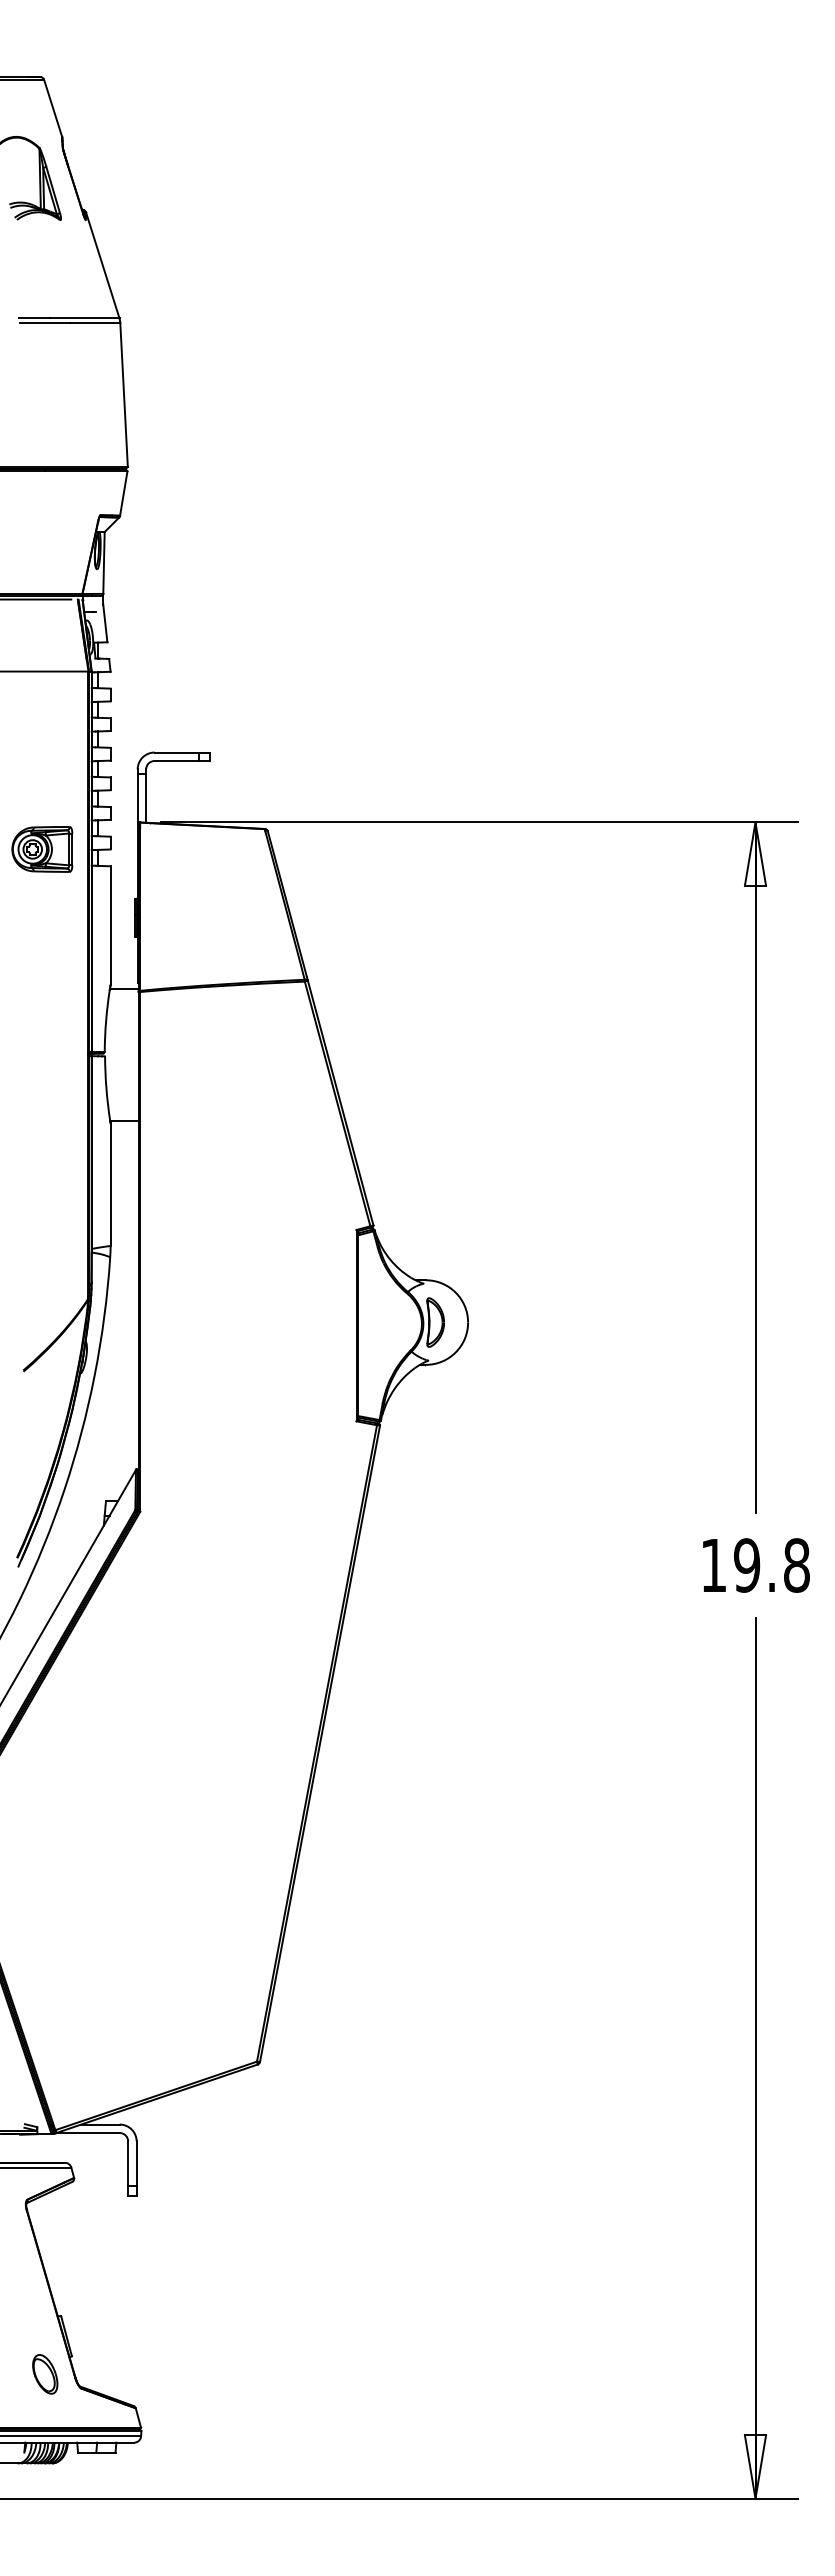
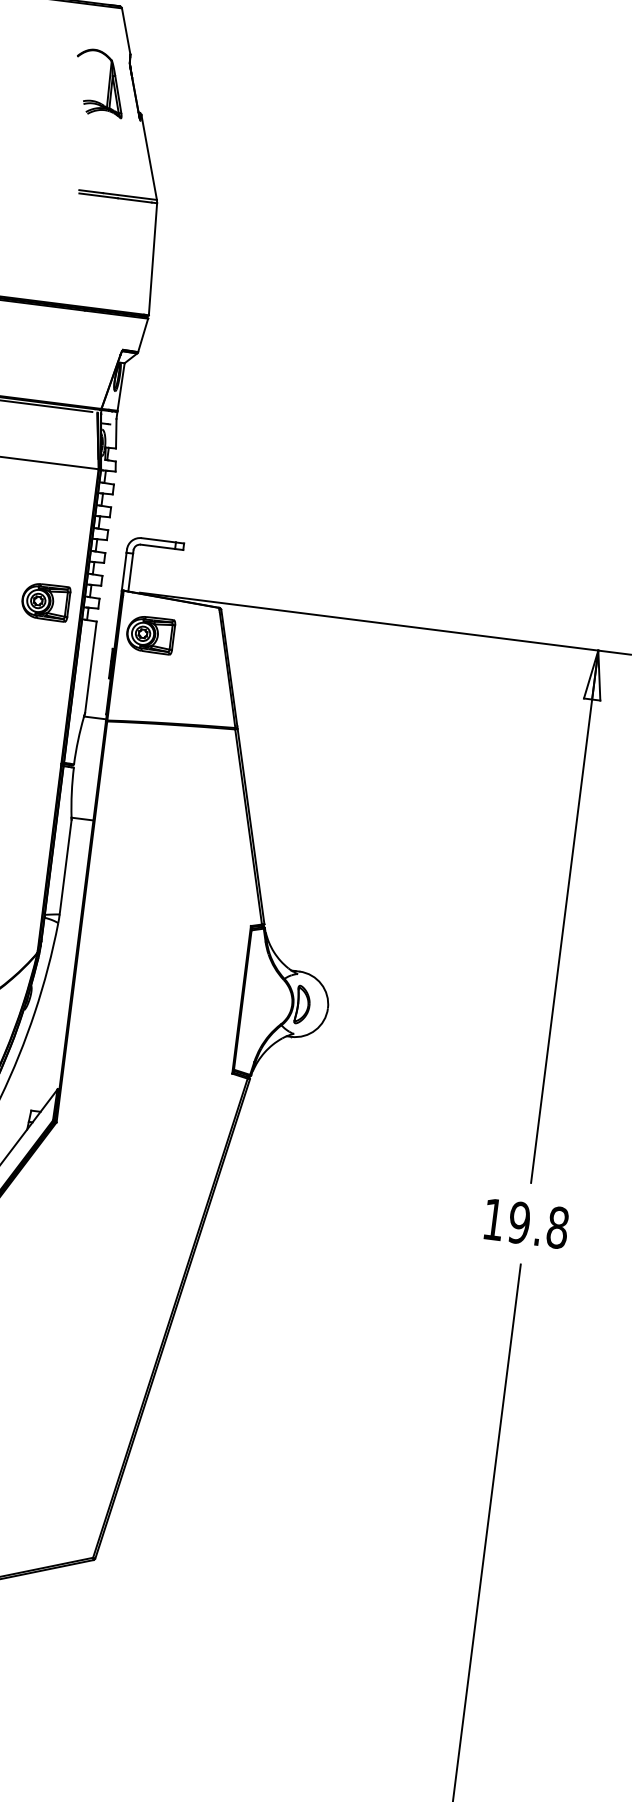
part: (181, 874) -> (150, 634), added

